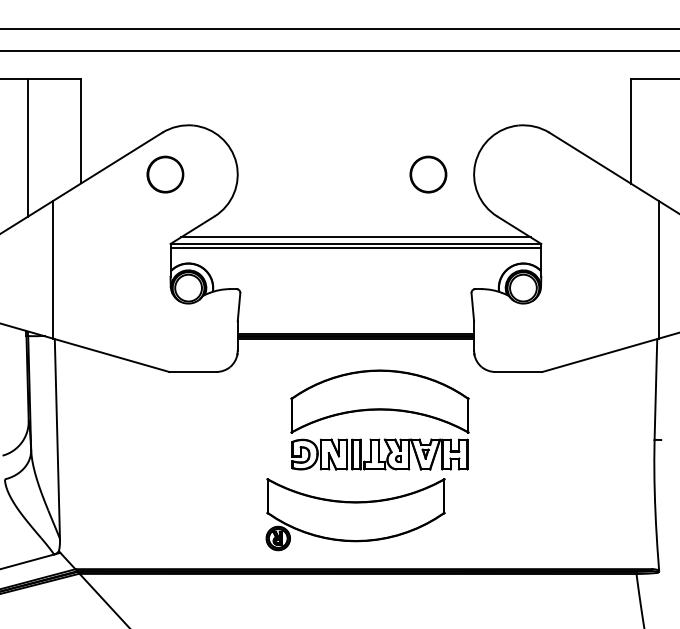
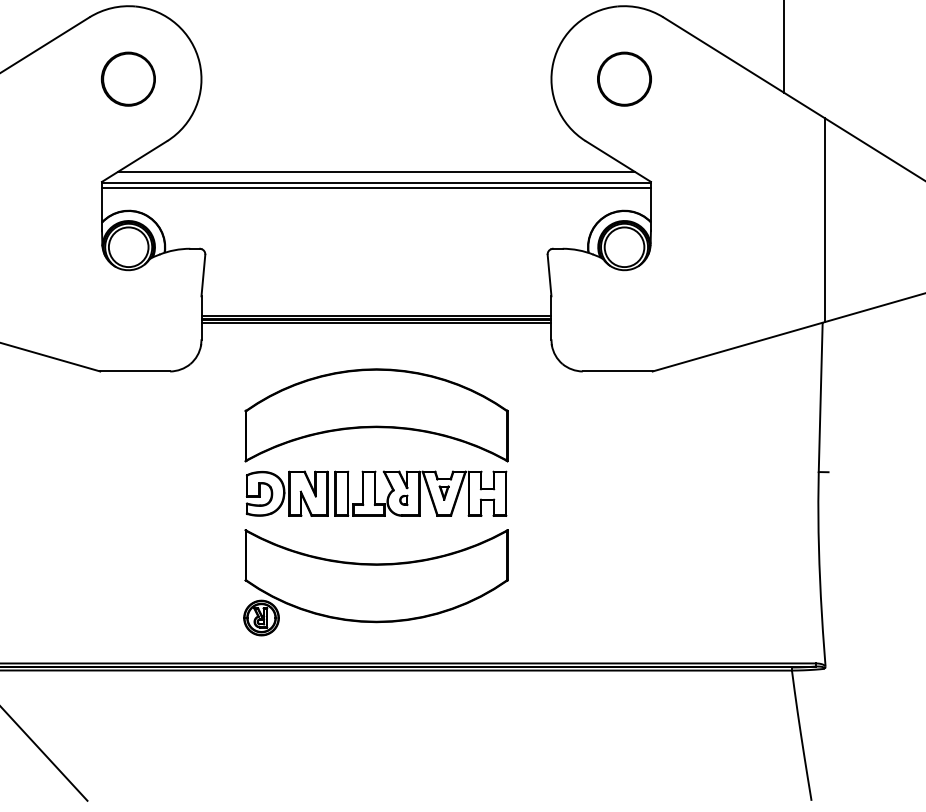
part: (165, 174) -> (128, 79), moved
part: (428, 174) -> (624, 79), moved
part: (379, 410) -> (375, 428), moved

